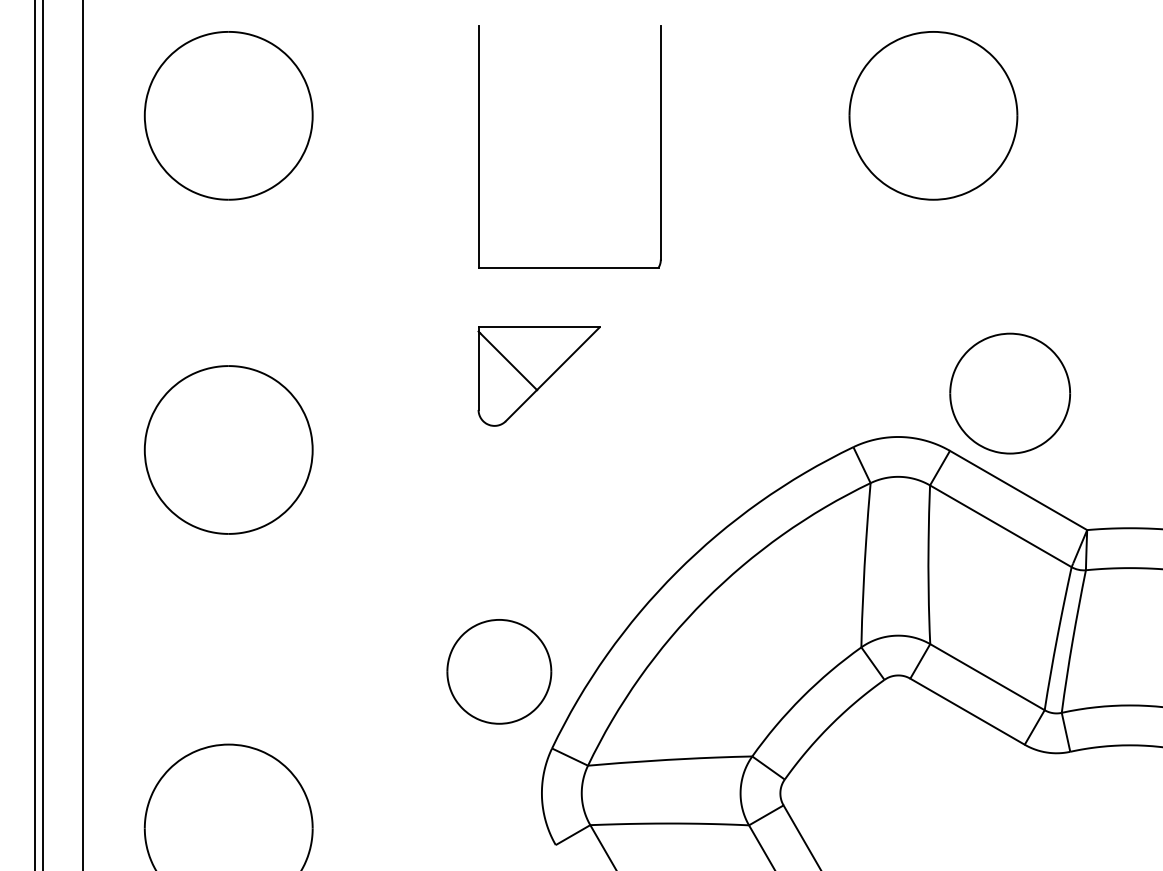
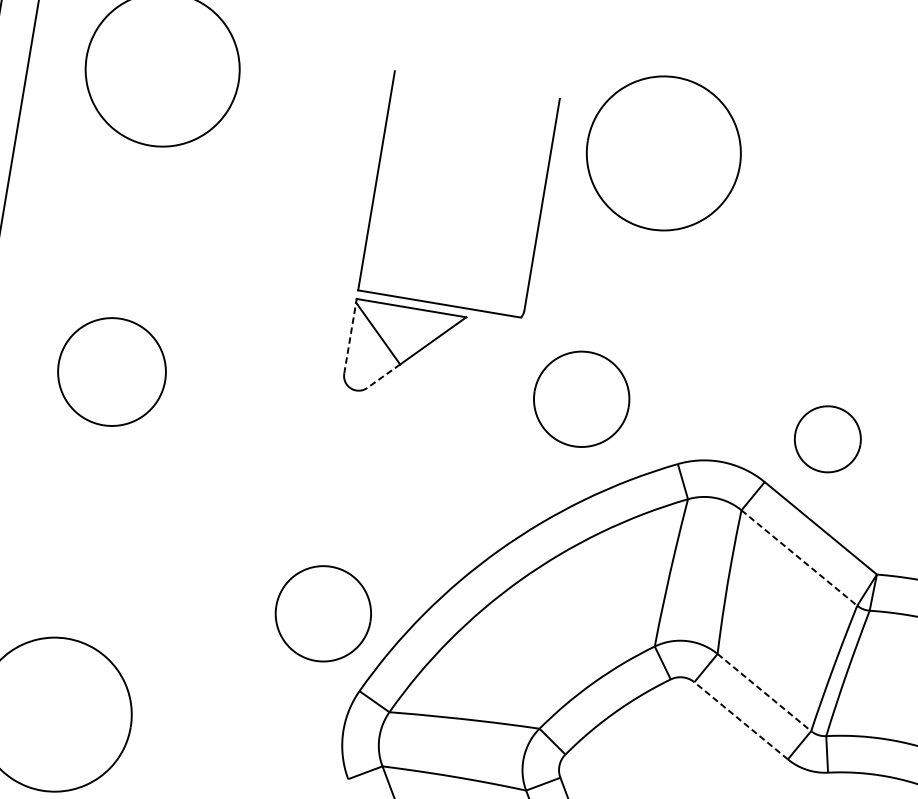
part: (933, 115) -> (663, 153), moved
part: (479, 146) -> (377, 180), moved
line: (478, 370) -> (350, 337), solid -> dashed
part: (1009, 393) -> (827, 439), size x0.6
part: (738, 394) -> (581, 399), added
line: (521, 405) -> (383, 376), solid -> dashed
part: (228, 449) -> (111, 371), size x0.7
line: (1000, 526) -> (799, 558), solid -> dashed
line: (987, 677) -> (764, 692), solid -> dashed
line: (967, 711) -> (741, 720), solid -> dashed

